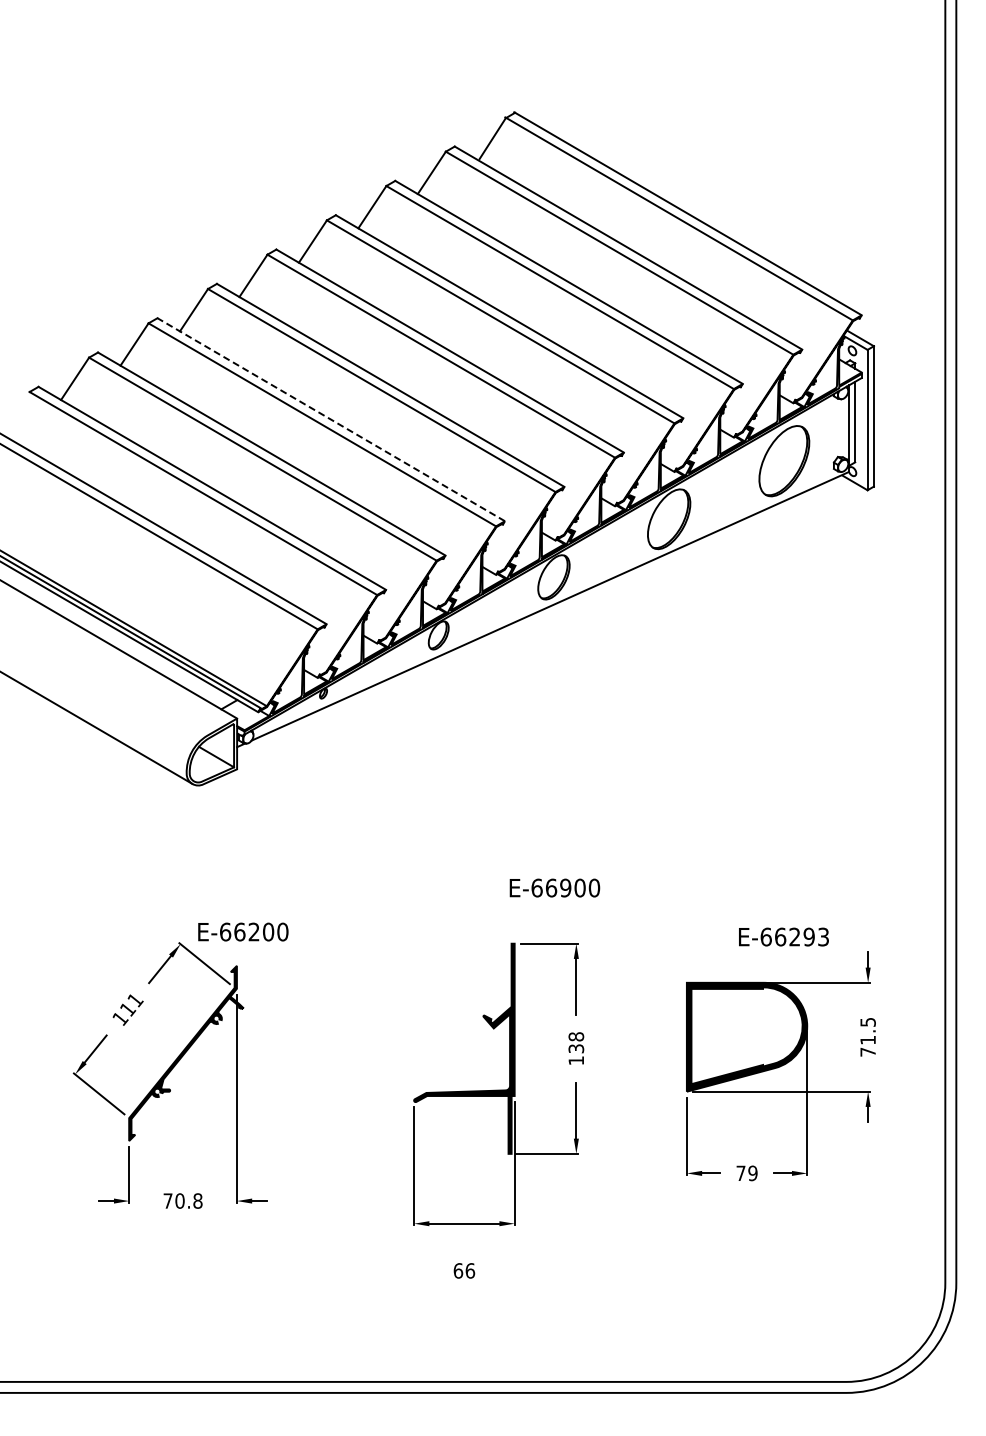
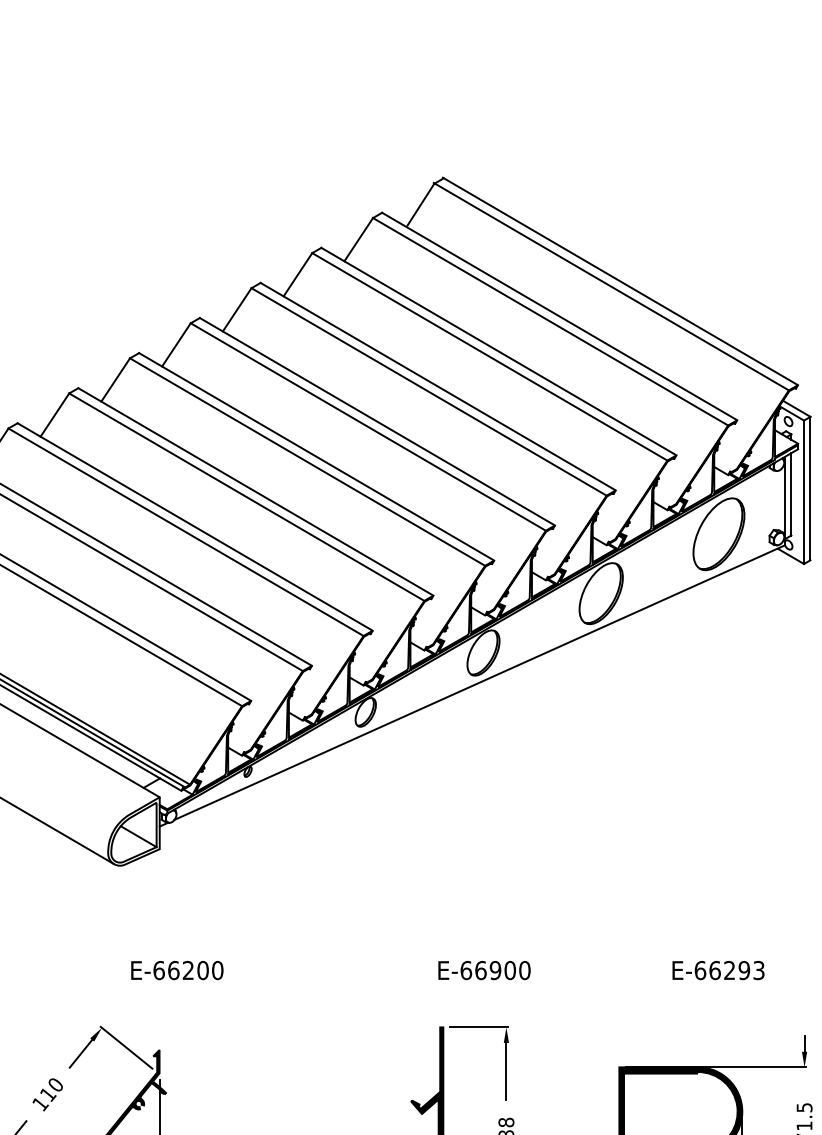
line: (330, 419) -> (255, 491), dashed -> solid
text: (243, 931) -> (177, 969), moved
text: (783, 936) -> (718, 969), moved
text: (135, 1000) -> (55, 1085), 111 -> 110

